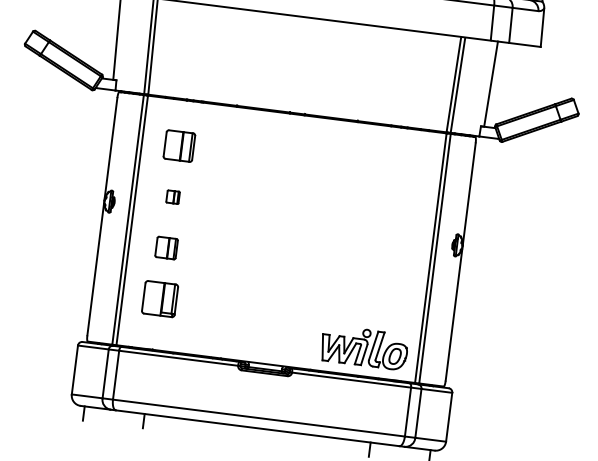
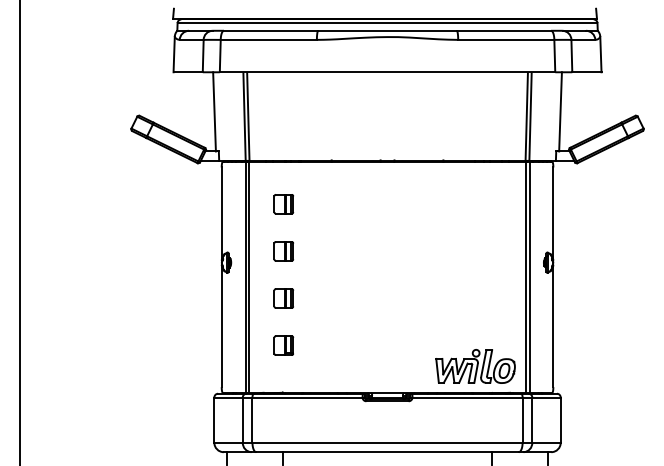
part: (179, 146) -> (283, 204), size x0.71
part: (172, 197) -> (283, 251), size x1.67
part: (159, 298) -> (283, 345), size x0.62

